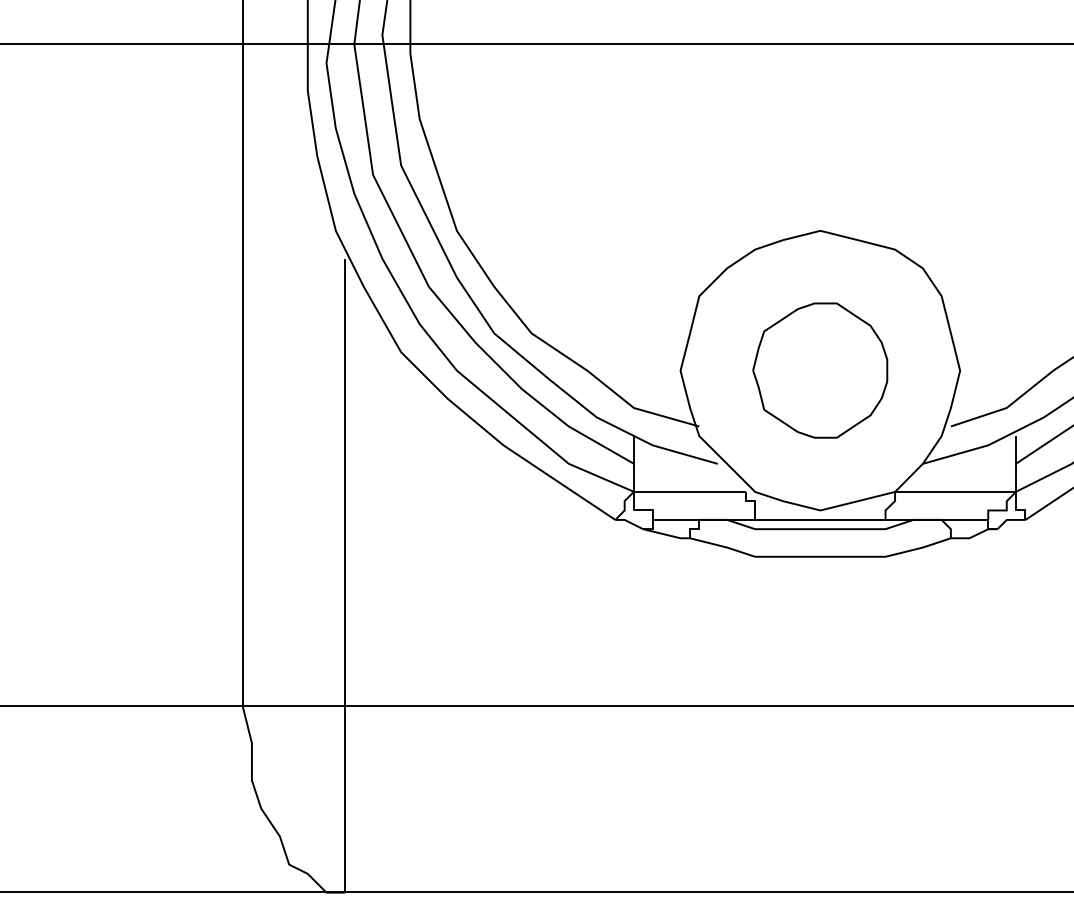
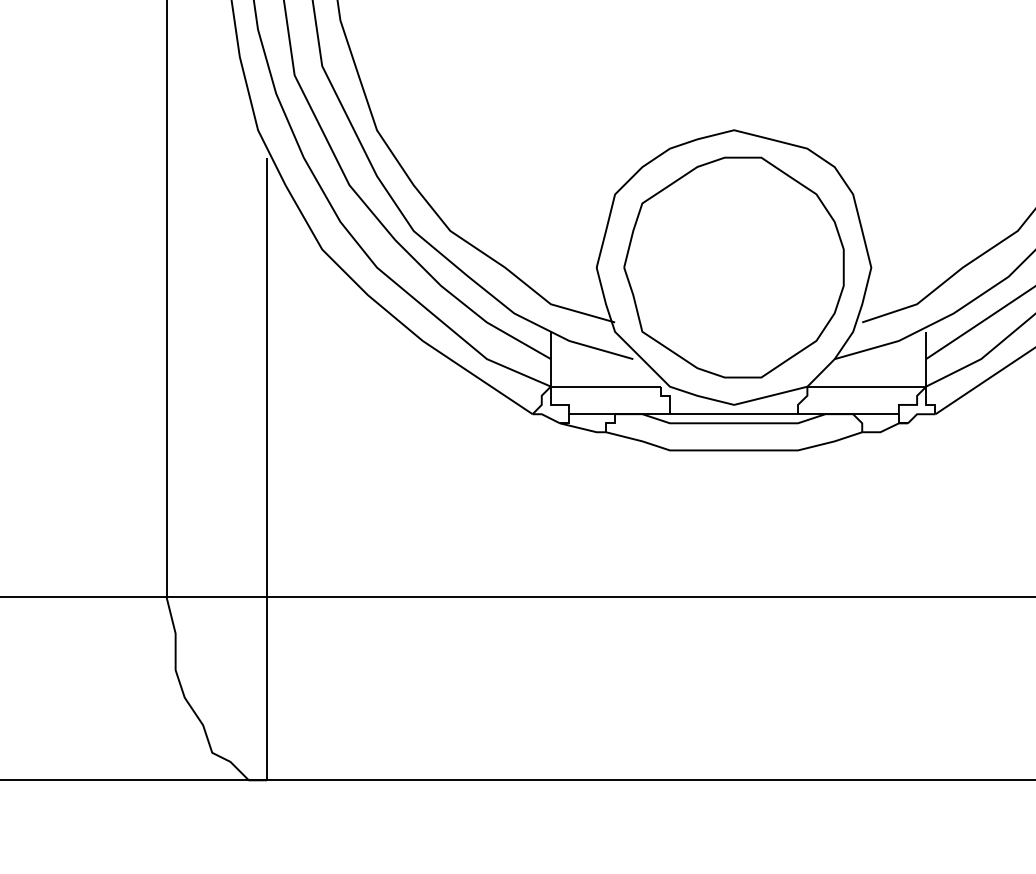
part: (819, 370) -> (733, 267), size x1.67

